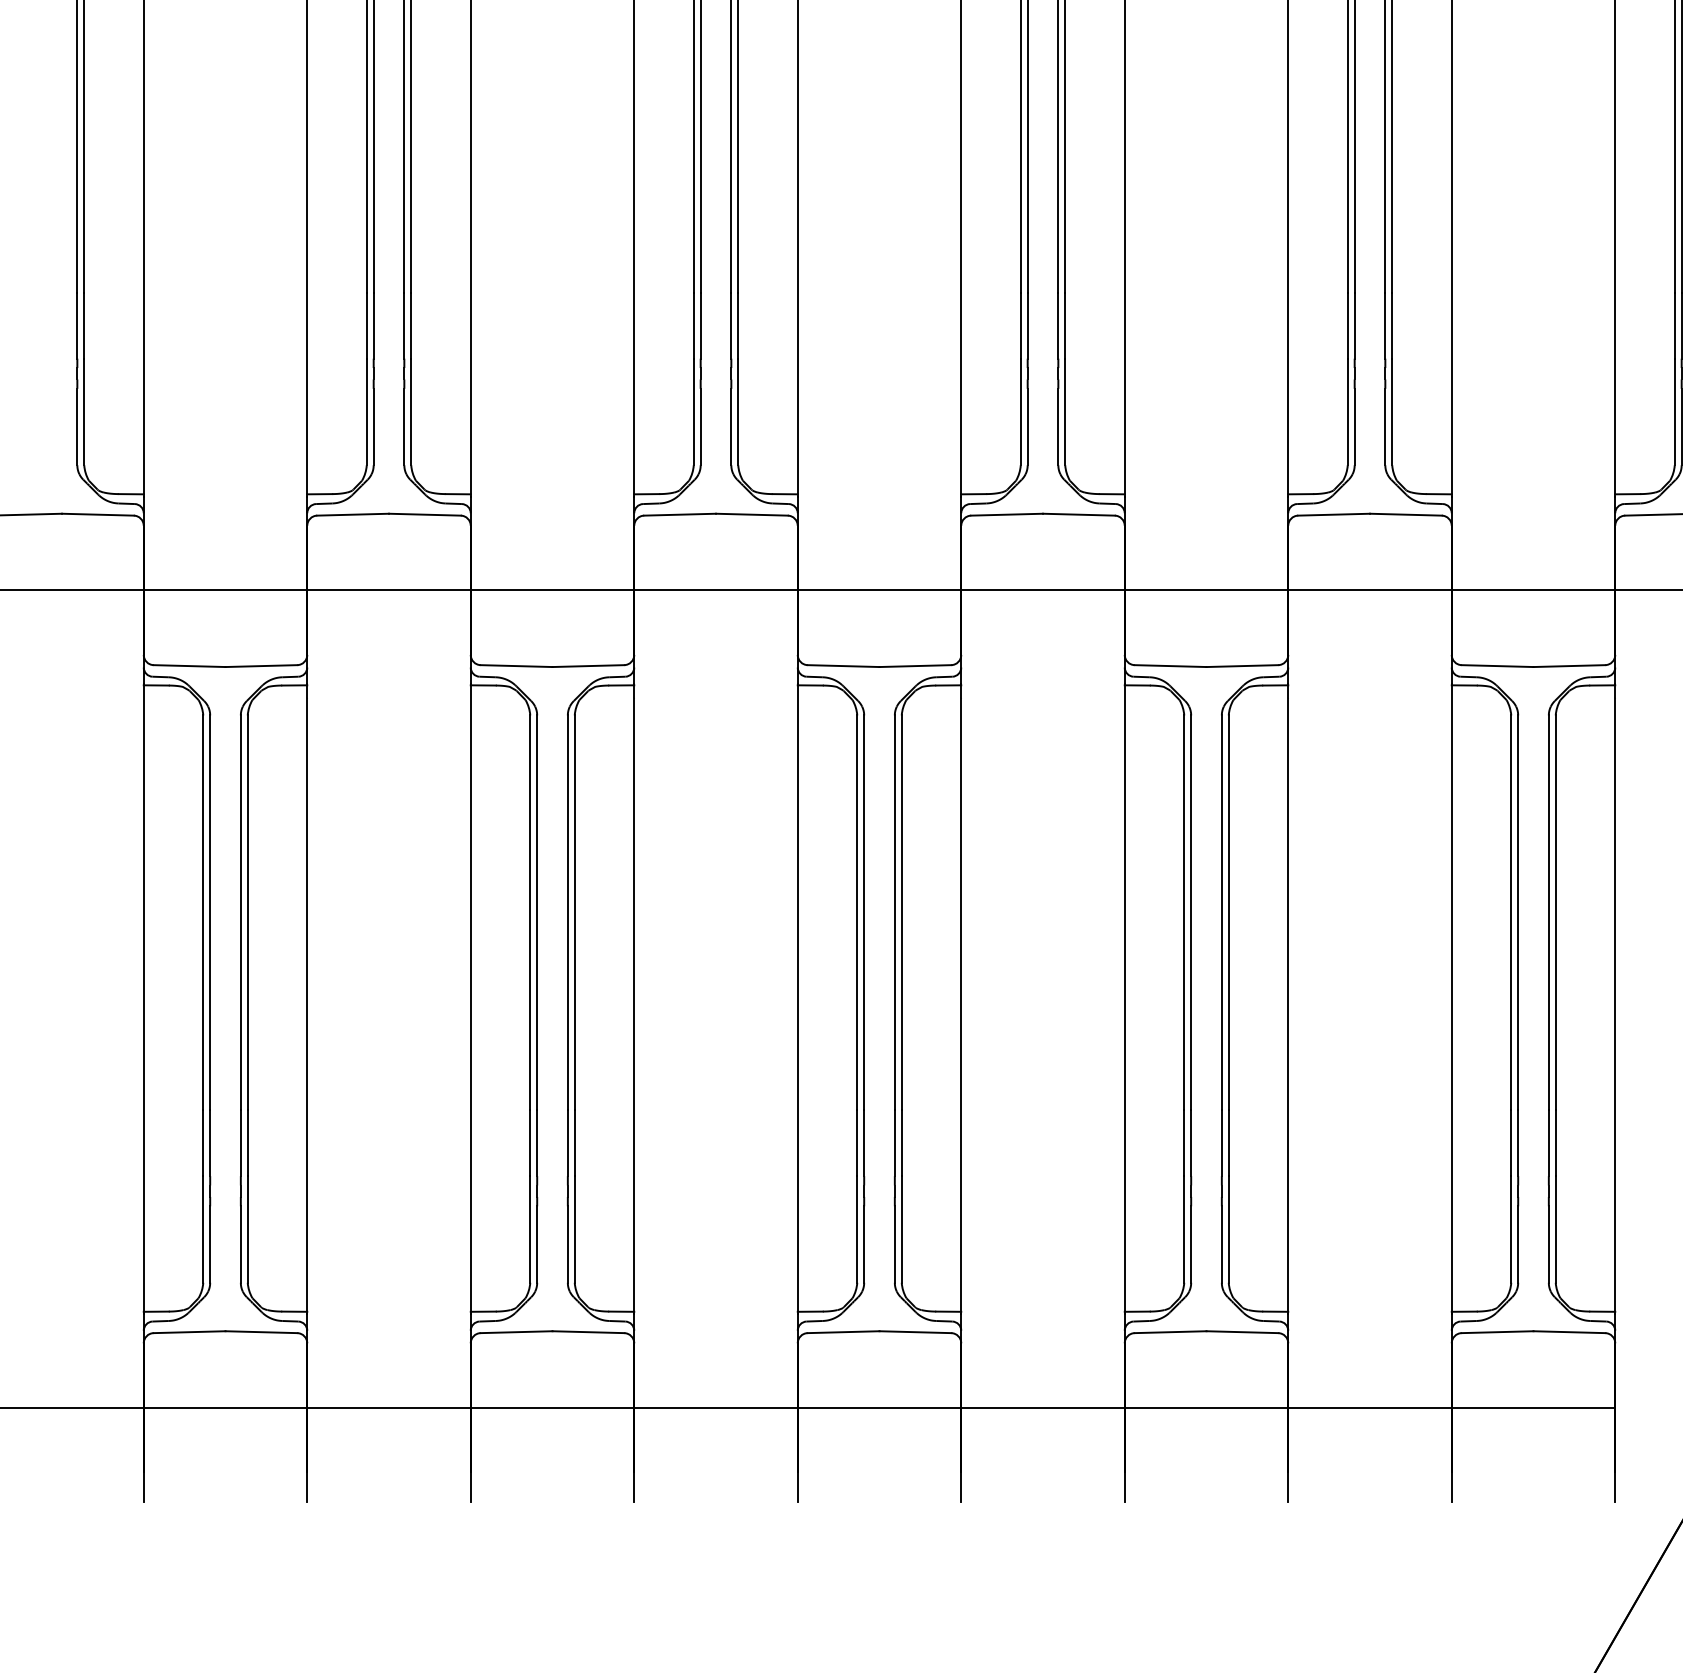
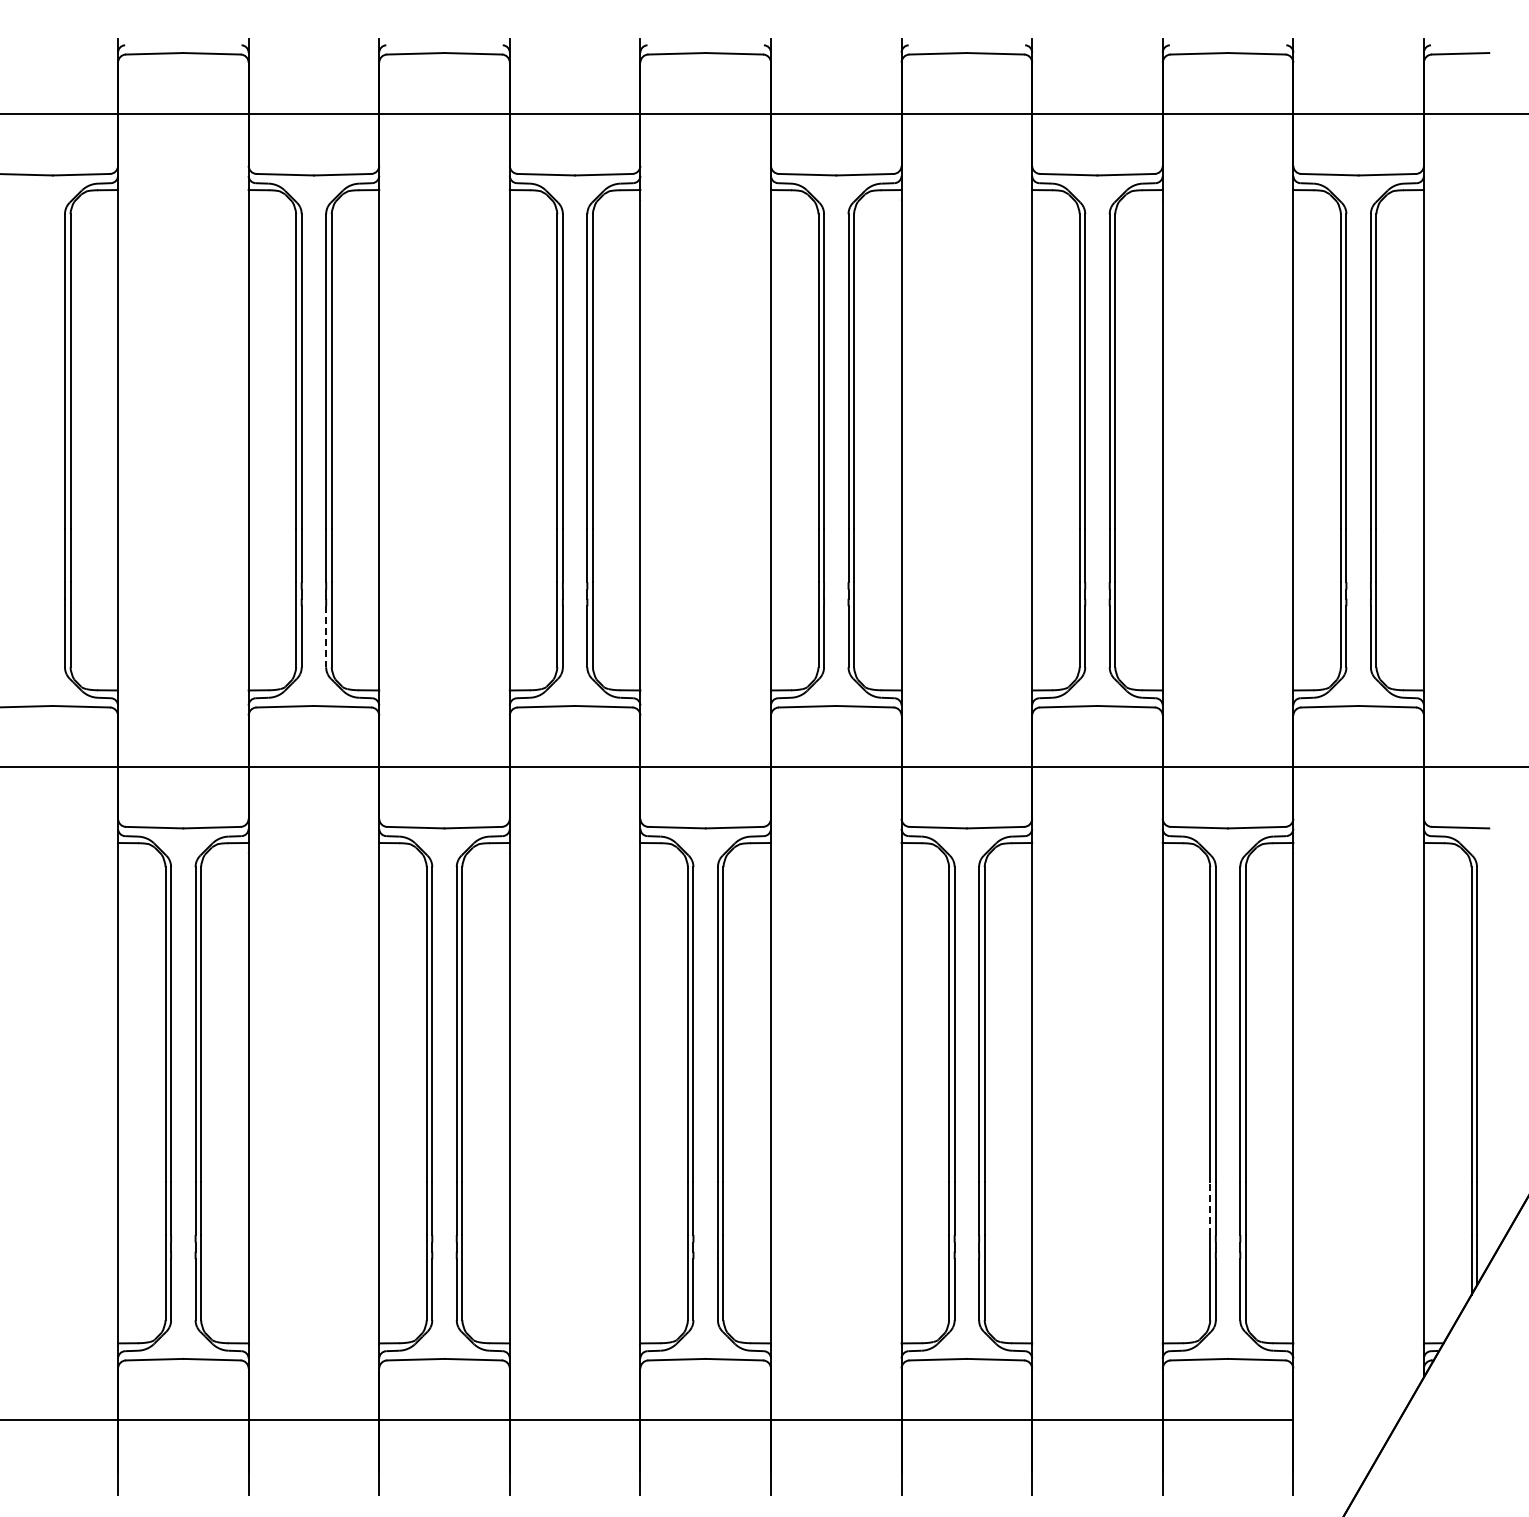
line: (404, 426) -> (326, 636), solid -> dashed
line: (1511, 1142) -> (1210, 1208), solid -> dashed

